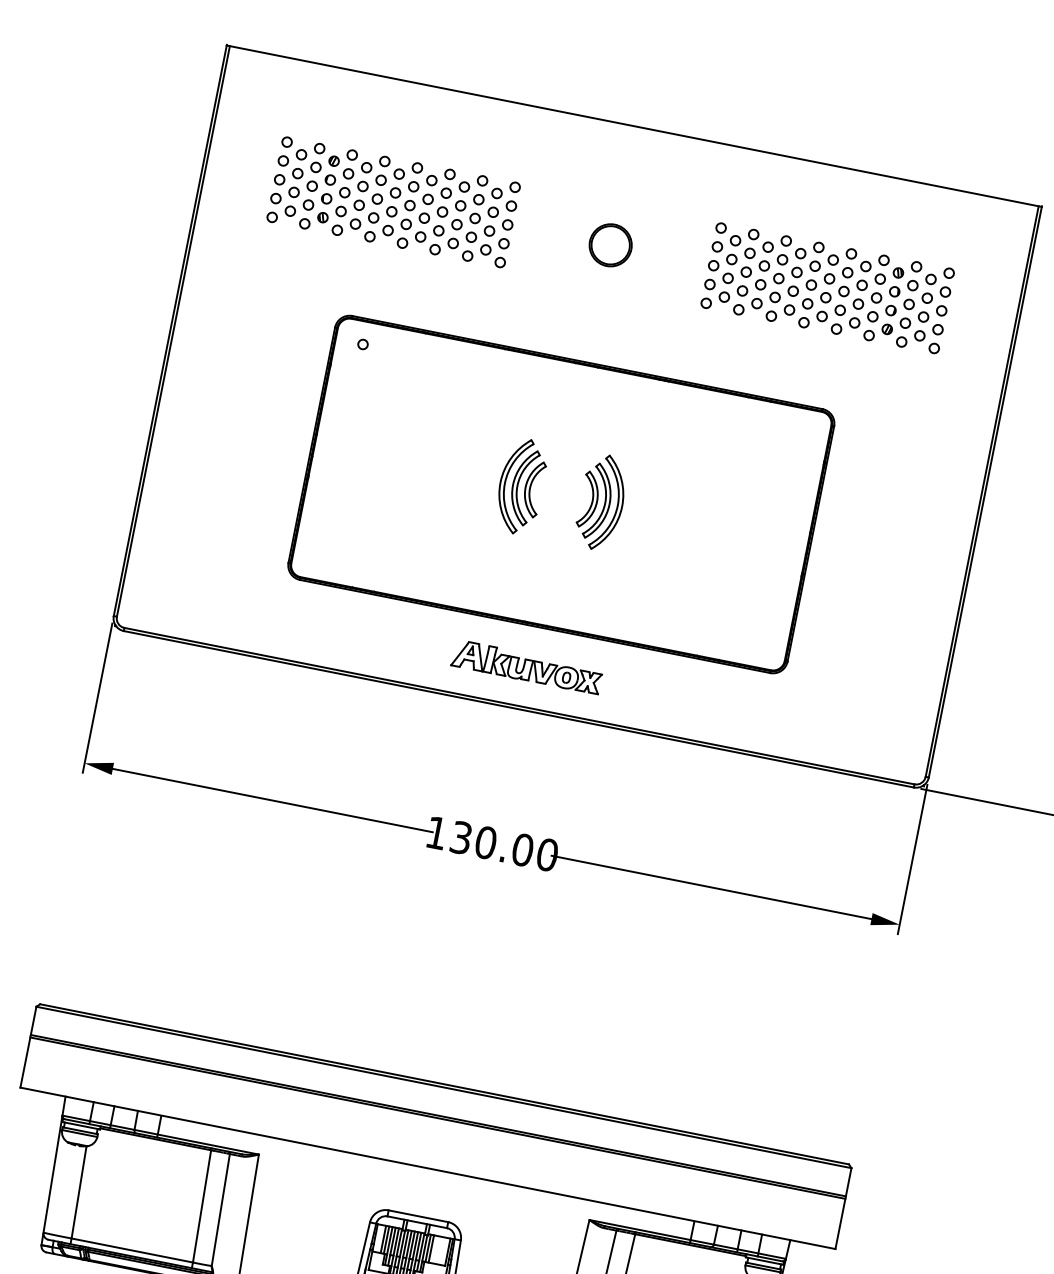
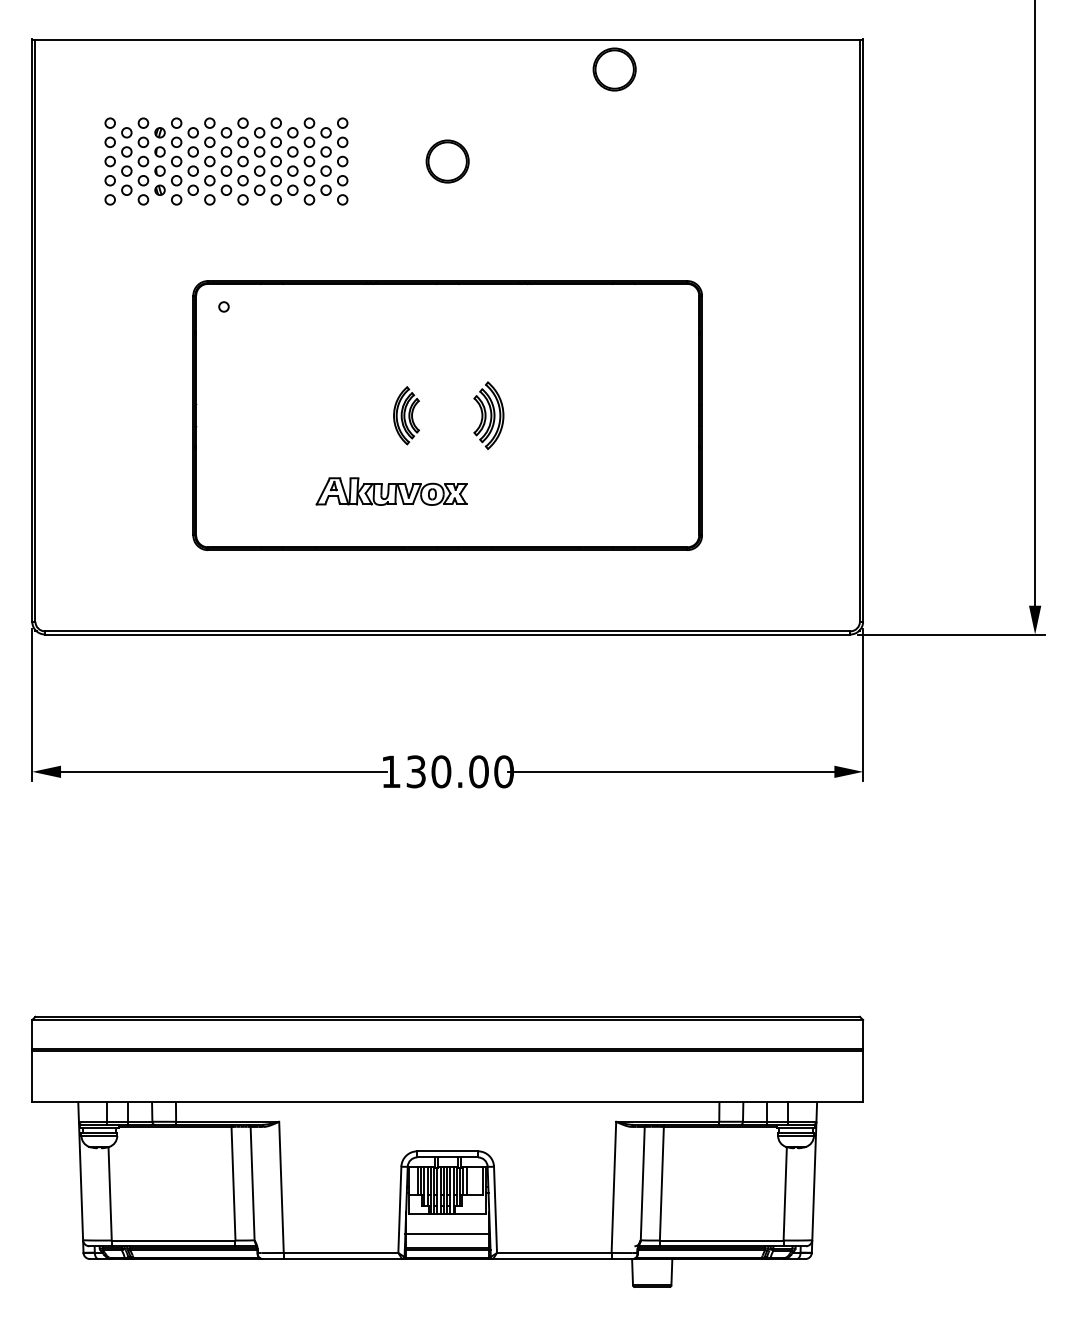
part: (792, 187) -> (614, 69), added
part: (827, 288) -> (668, 161), removed
part: (520, 486) -> (406, 415), size x0.6
part: (601, 502) -> (488, 415), size x0.7
part: (527, 667) -> (391, 491), moved

